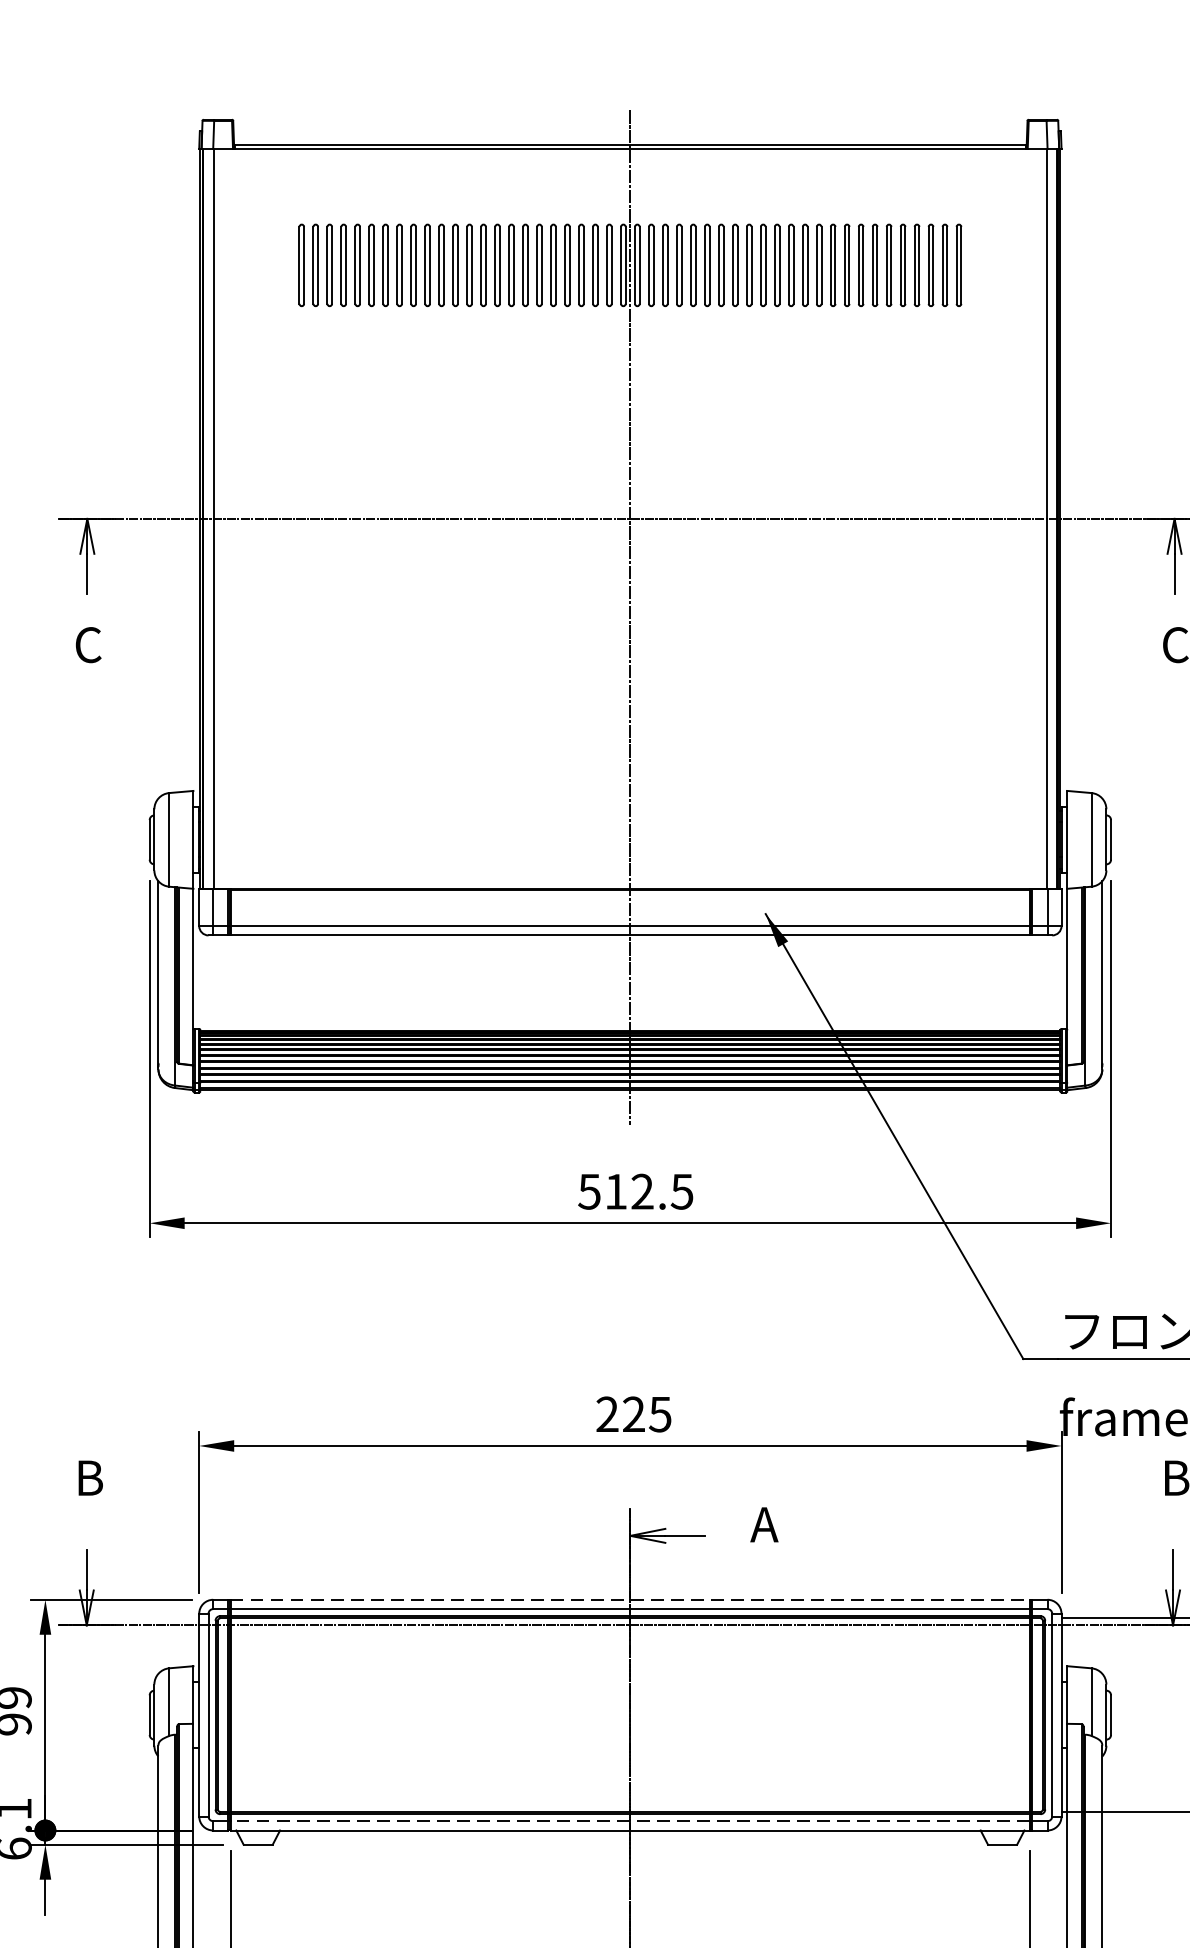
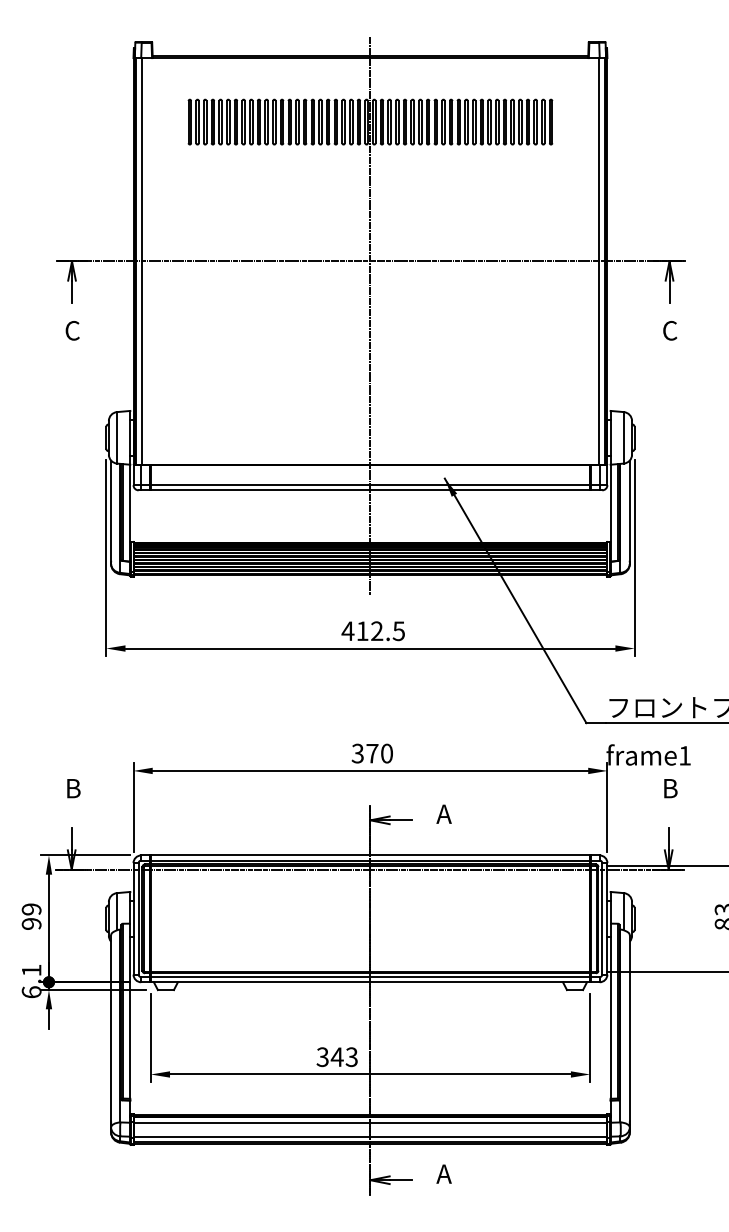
text: (588, 1192) -> (347, 631), 512.5 -> 412.5
text: (632, 1414) -> (371, 753), 225 -> 370
line: (630, 1599) -> (370, 855), dashed -> solid
line: (630, 1821) -> (370, 977), dashed -> solid

